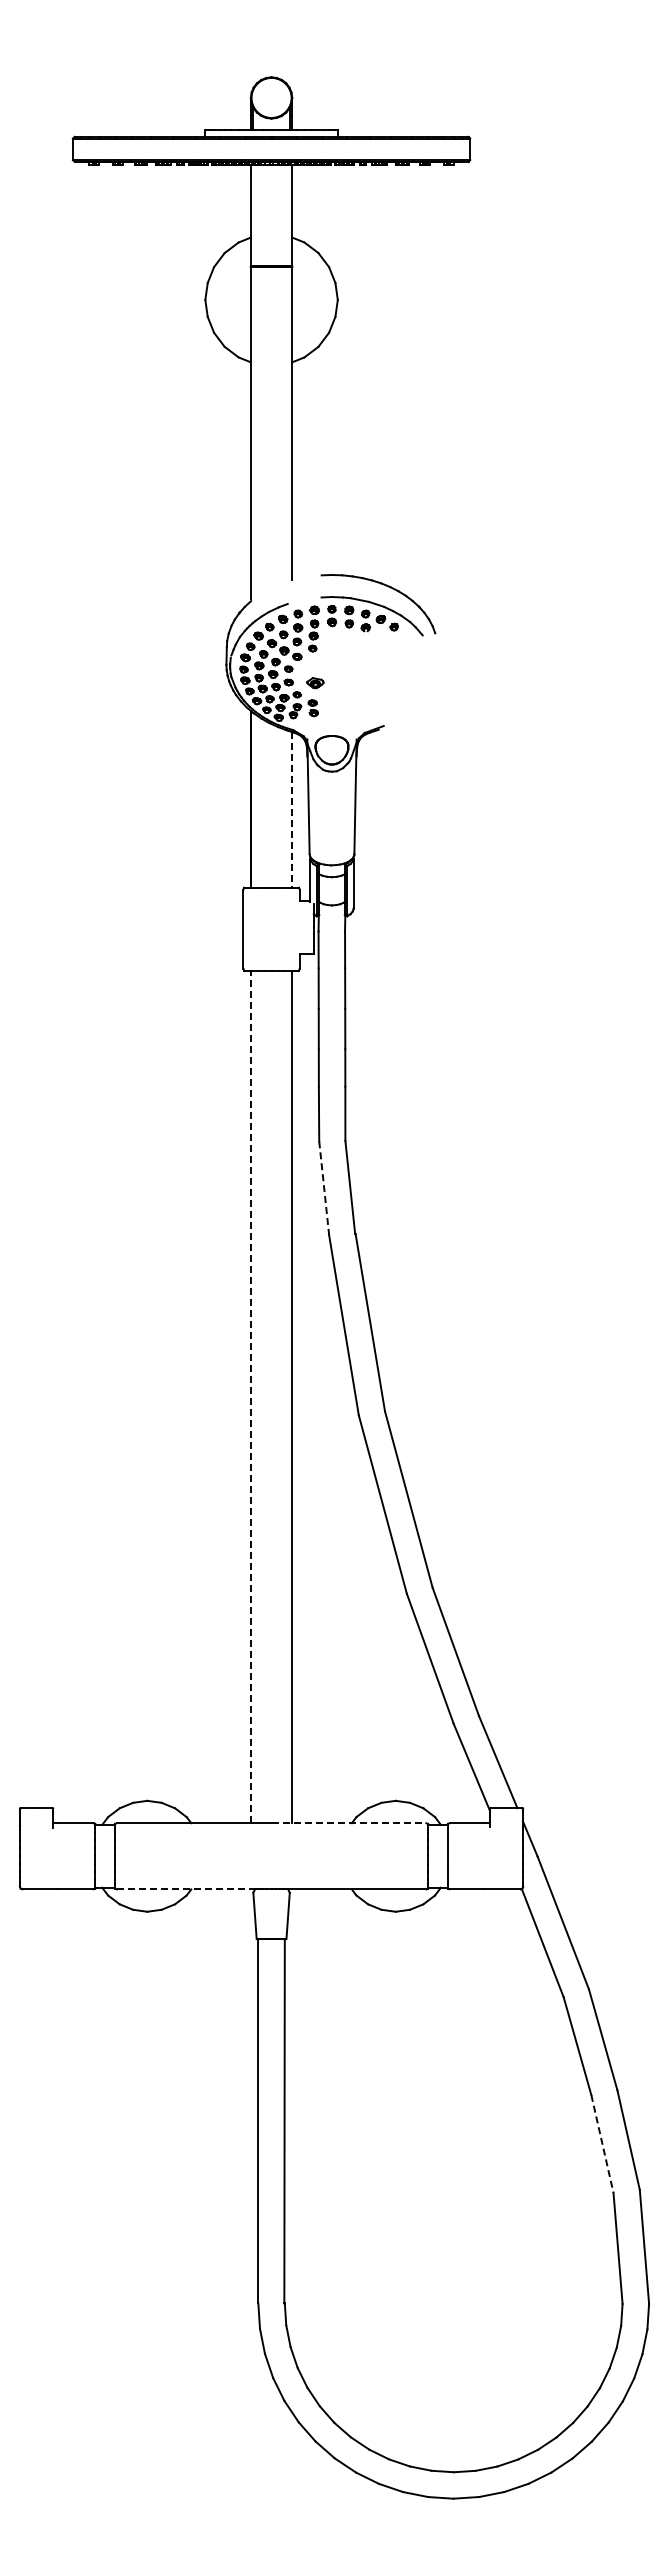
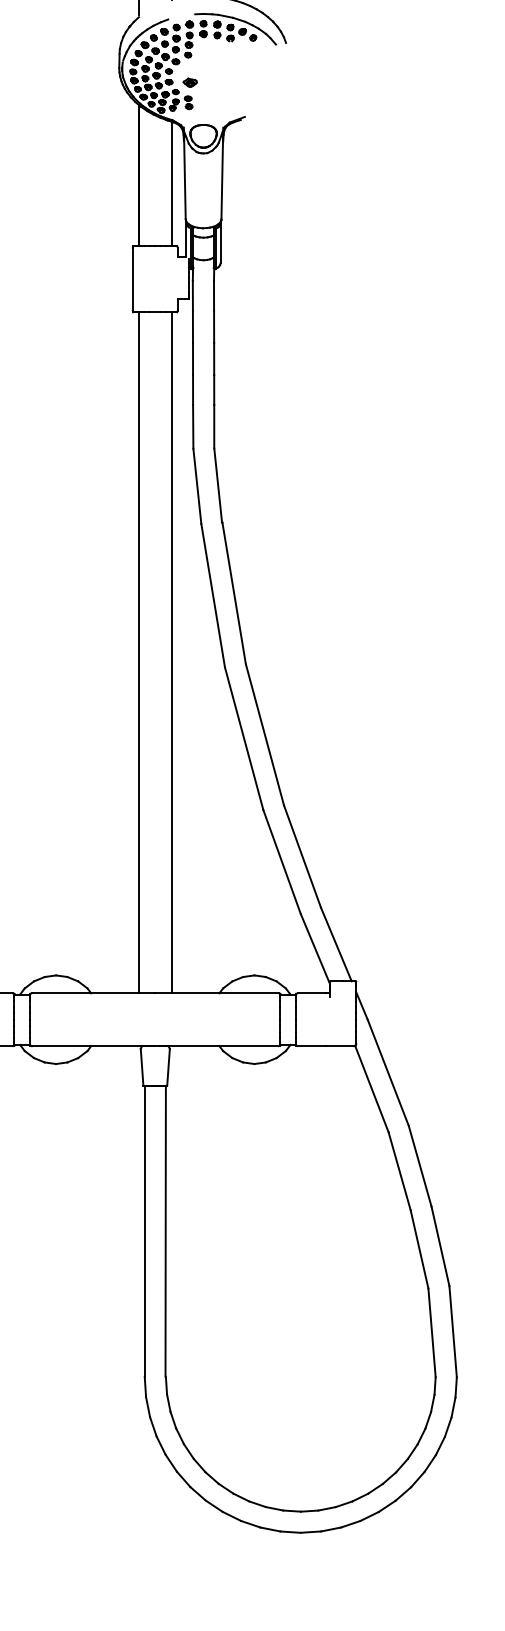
line: (292, 809) -> (172, 183), dashed -> solid
line: (324, 1188) -> (197, 486), dashed -> solid
line: (250, 1396) -> (138, 652), dashed -> solid
line: (349, 1823) -> (217, 993), dashed -> solid
line: (186, 1889) -> (87, 1046), dashed -> solid
line: (602, 2144) -> (419, 1249), dashed -> solid

